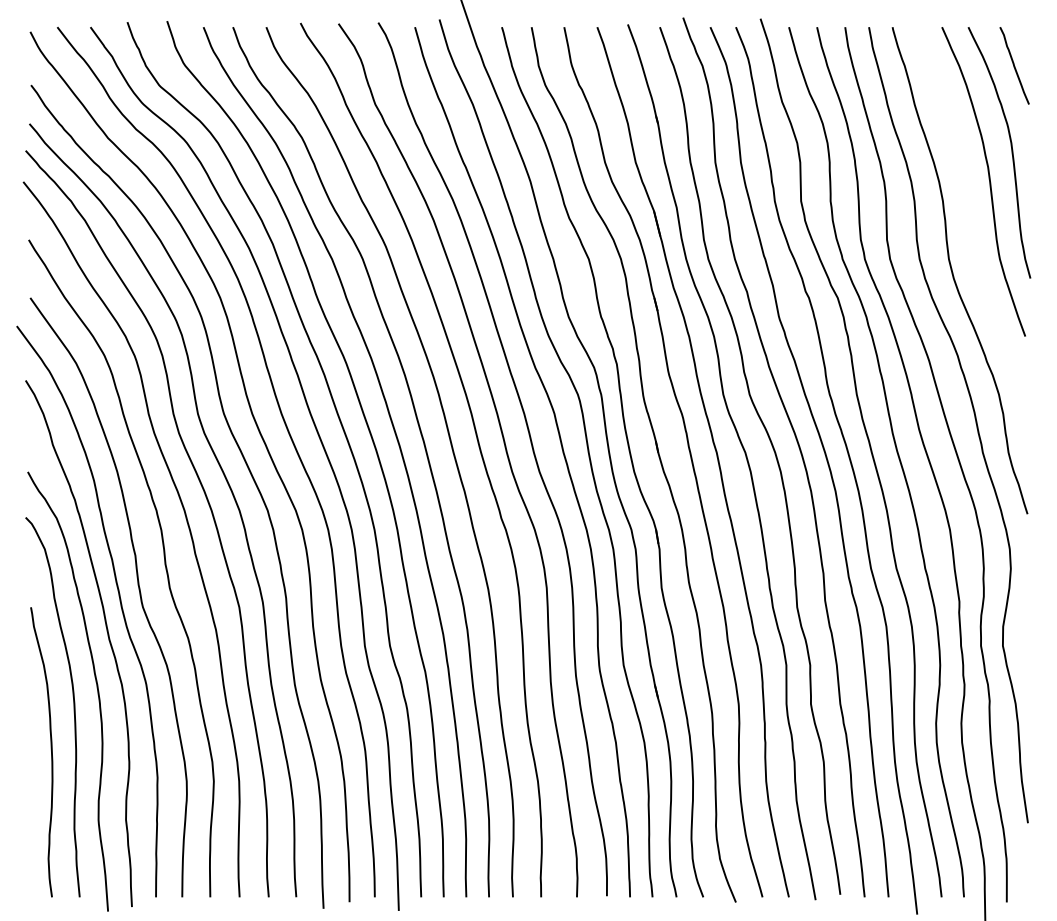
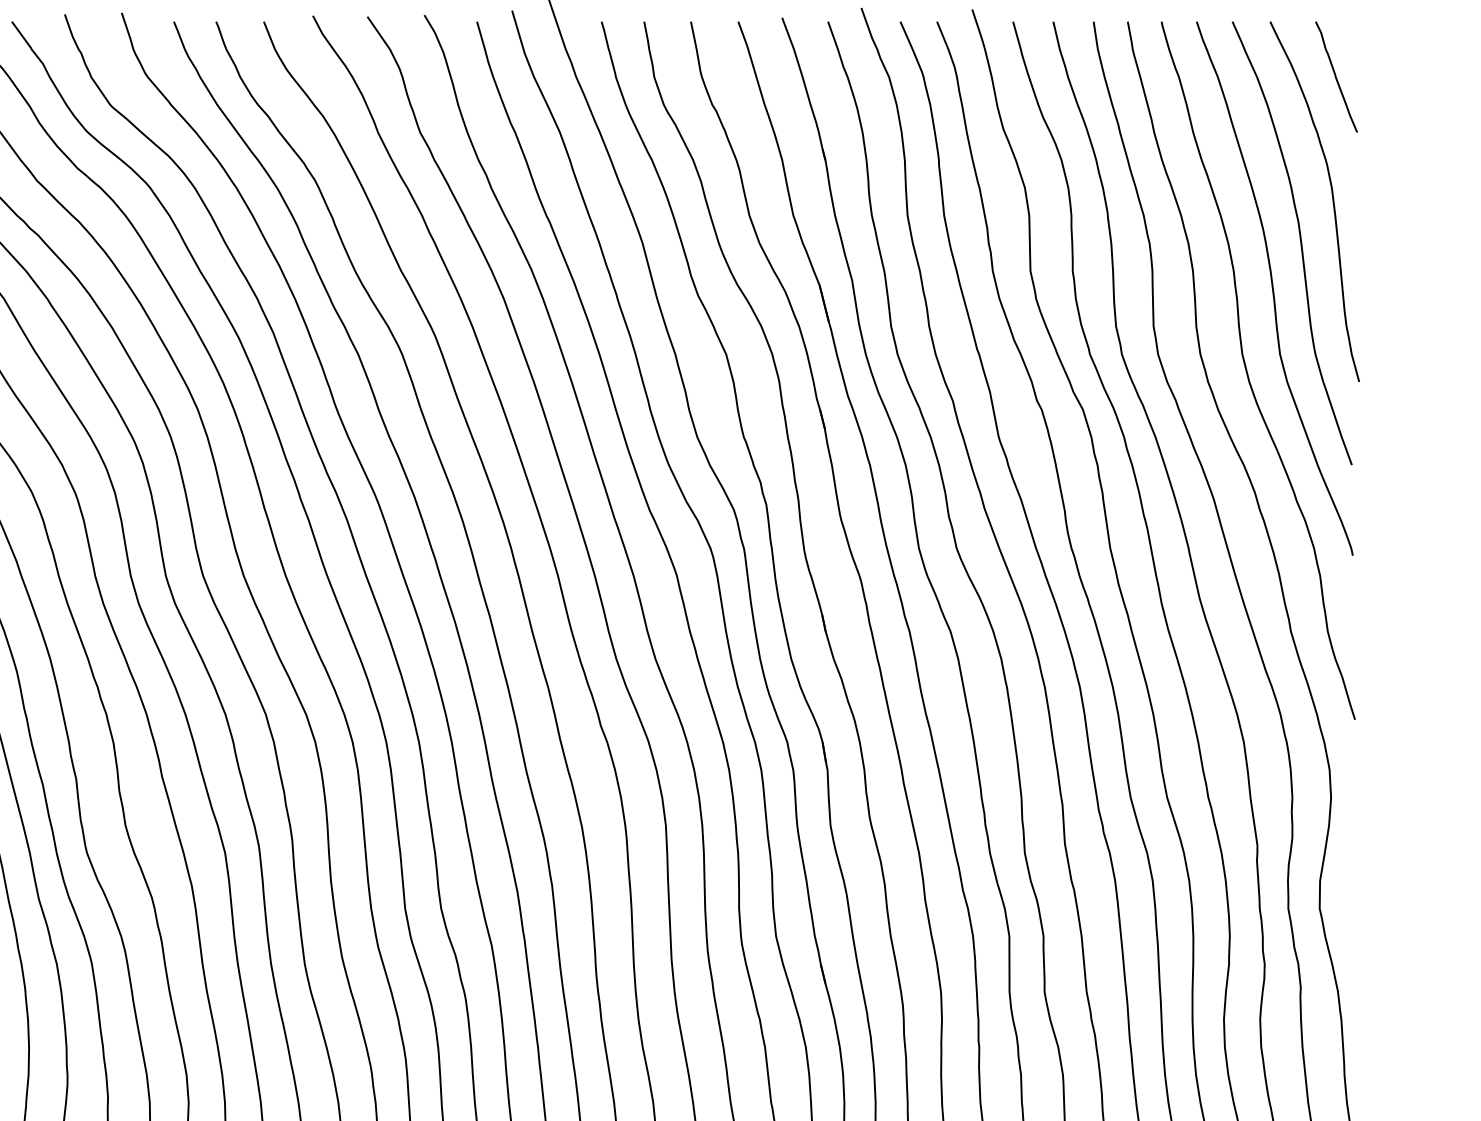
curve: (971, 213) -> (1274, 288), added

